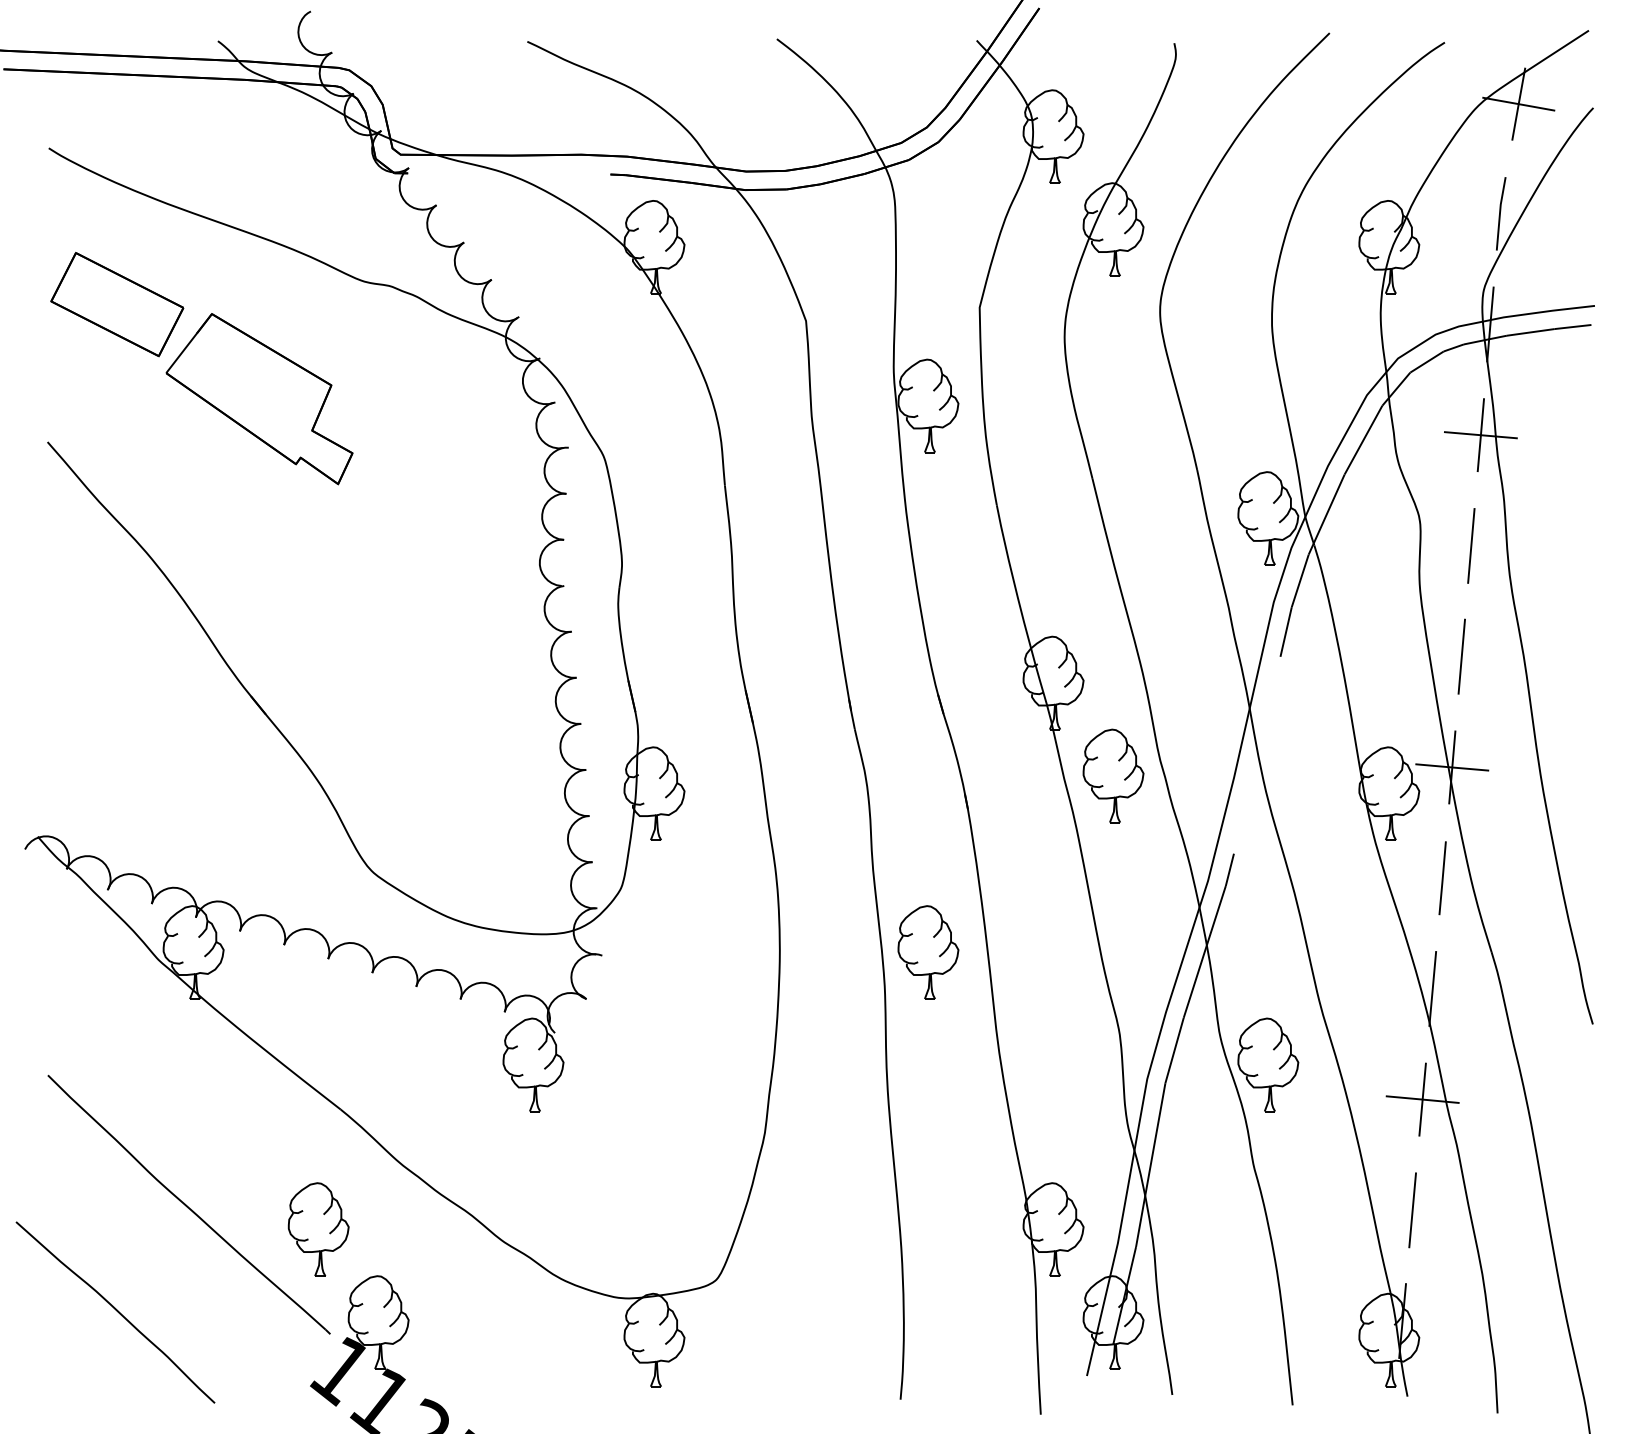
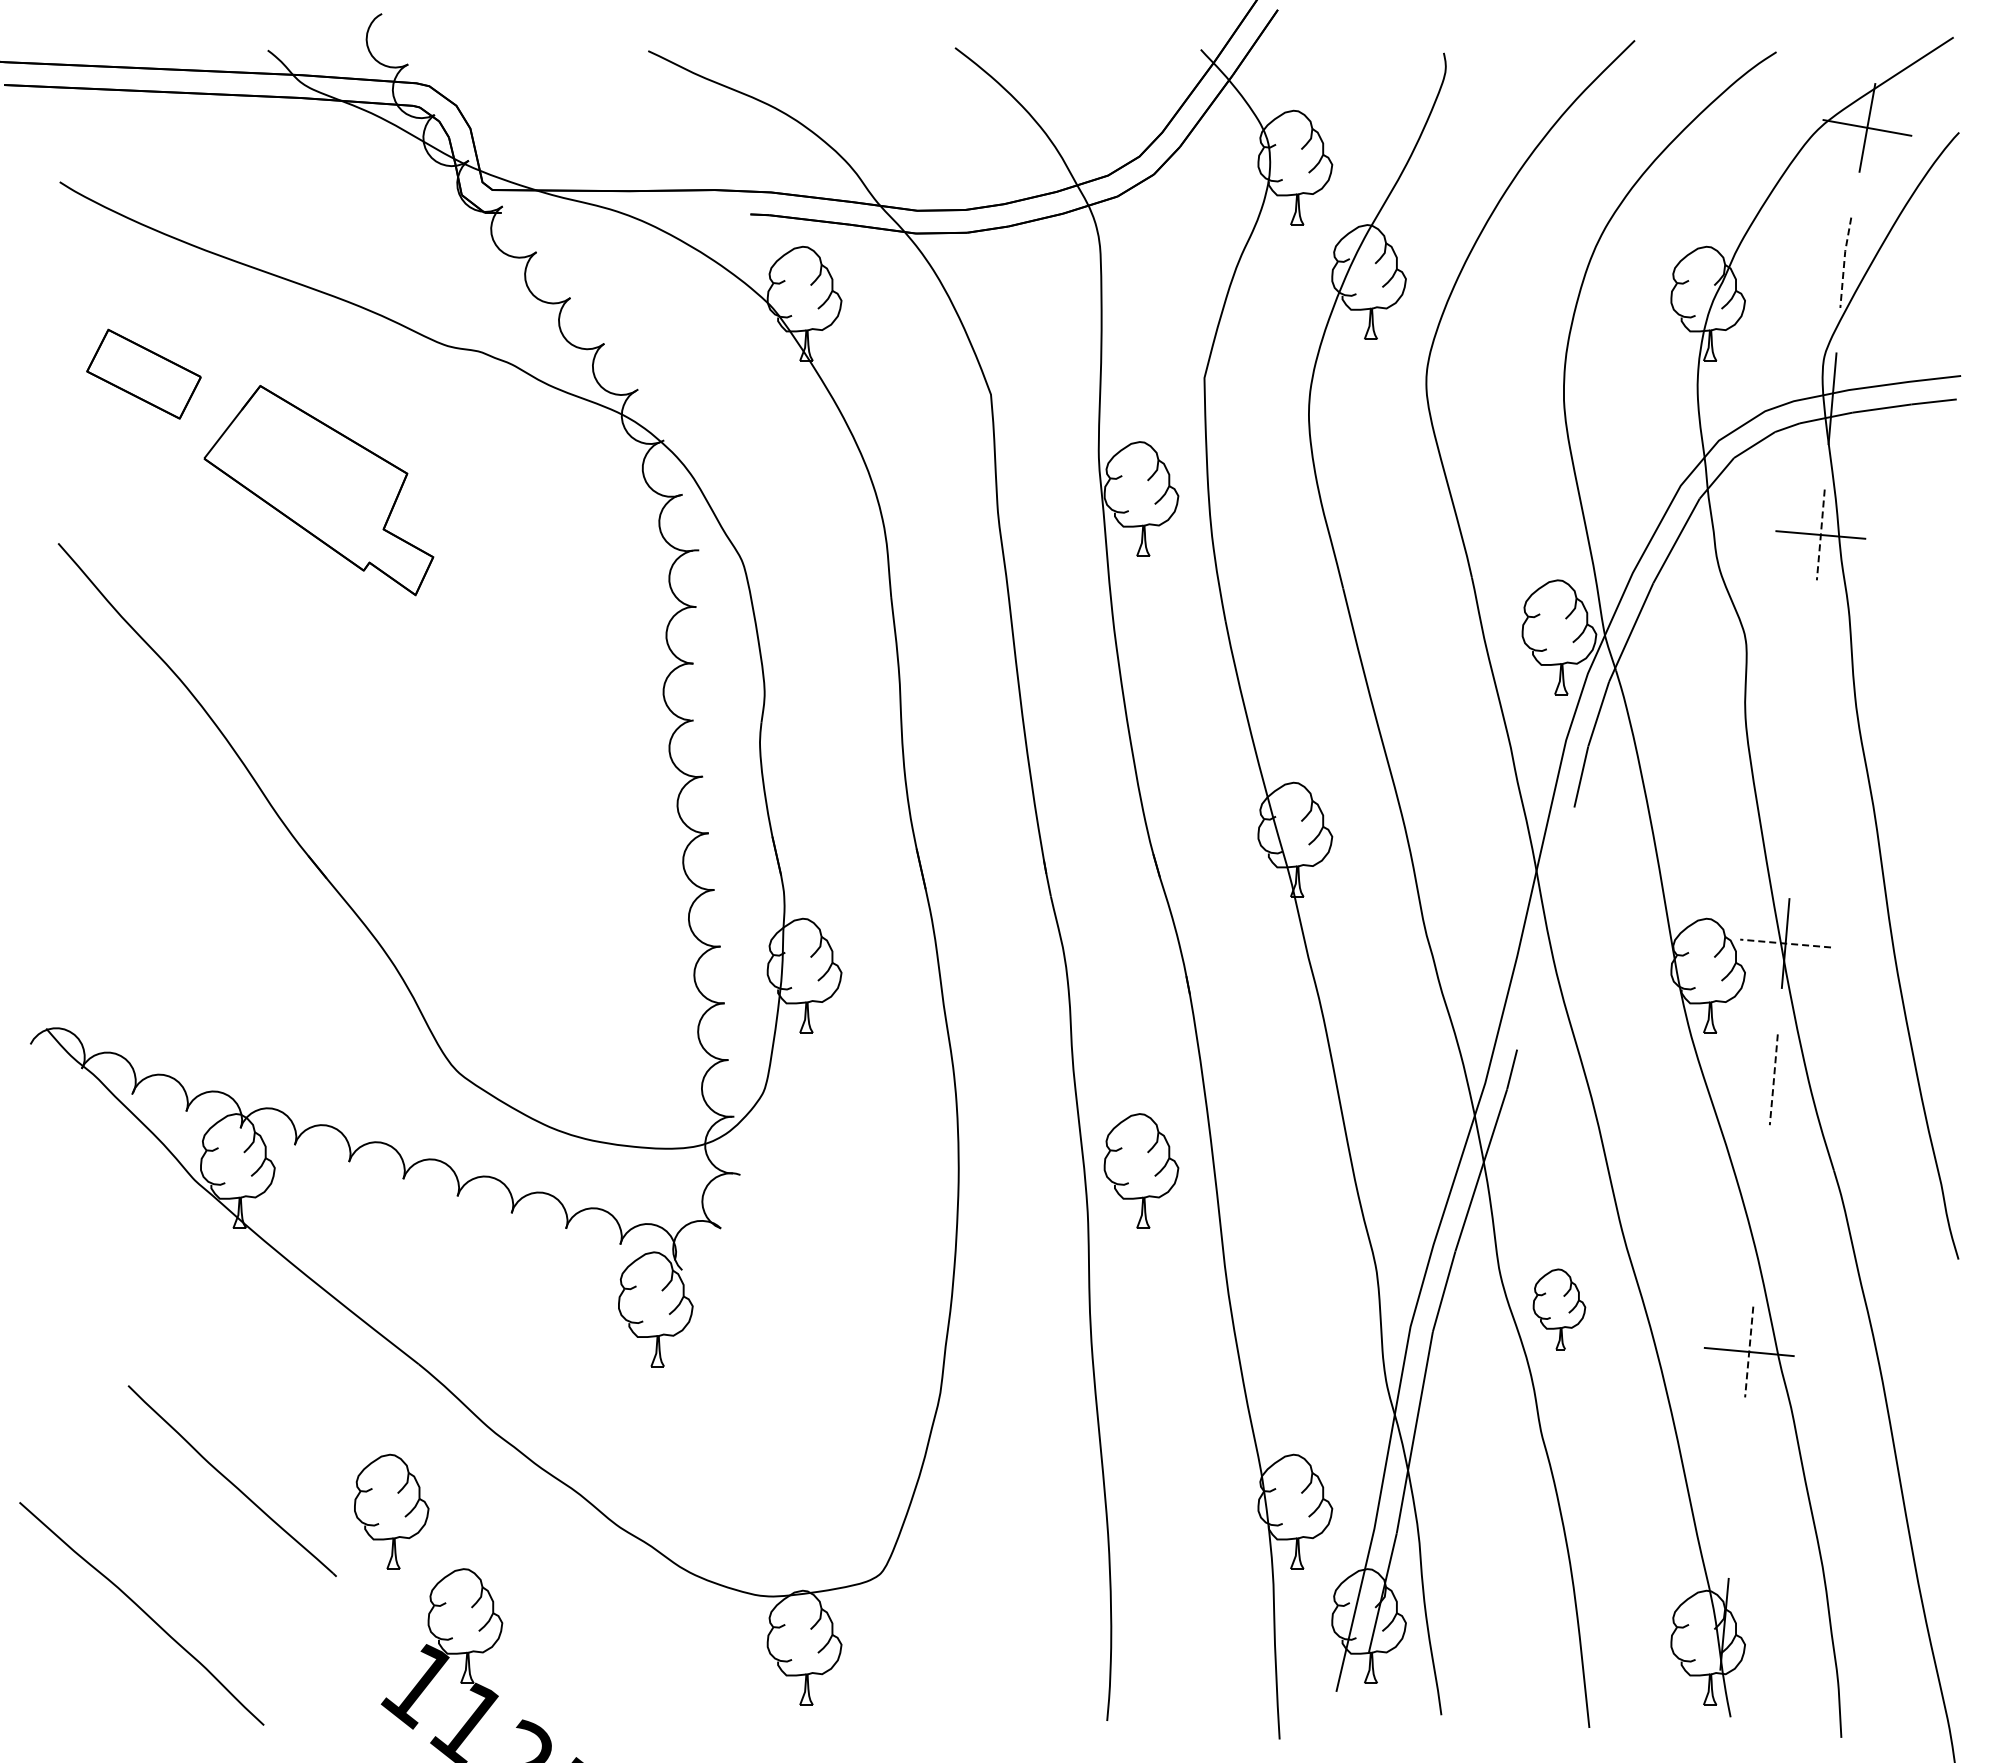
line: (1500, 213) -> (1844, 262), solid -> dashed
part: (116, 303) -> (143, 373), size x0.7
line: (1480, 434) -> (1820, 534), solid -> dashed
line: (1471, 545) -> (1809, 670), removed
line: (1461, 656) -> (1797, 806), removed
line: (1452, 767) -> (1785, 943), solid -> dashed
part: (1113, 775) -> (1368, 953), removed
line: (1442, 878) -> (1773, 1080), solid -> dashed
line: (1432, 988) -> (1761, 1215), removed
part: (1268, 1065) -> (1559, 1309), size x0.7
line: (1422, 1099) -> (1749, 1351), solid -> dashed
part: (189, 1204) -> (232, 1480), size x0.6
line: (1412, 1209) -> (1736, 1487), removed

